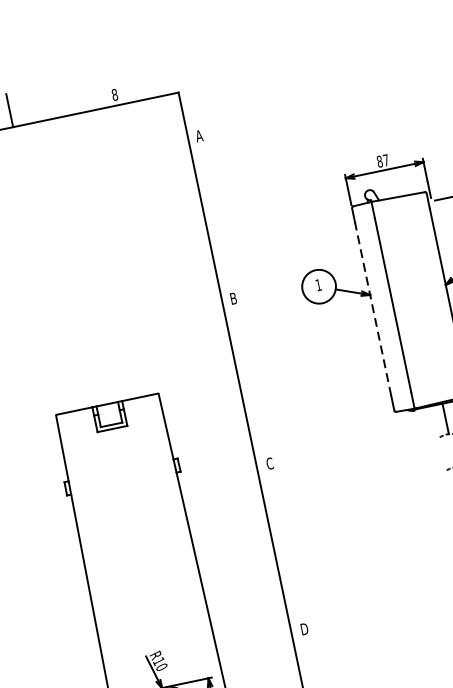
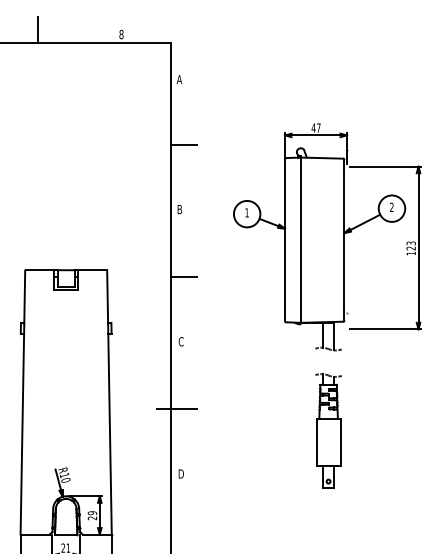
text: (379, 160) -> (313, 127), 87 -> 47
line: (221, 216) -> (183, 144), added
line: (372, 309) -> (284, 240), dashed -> solid
line: (255, 382) -> (183, 277), added
line: (282, 549) -> (177, 409), added

